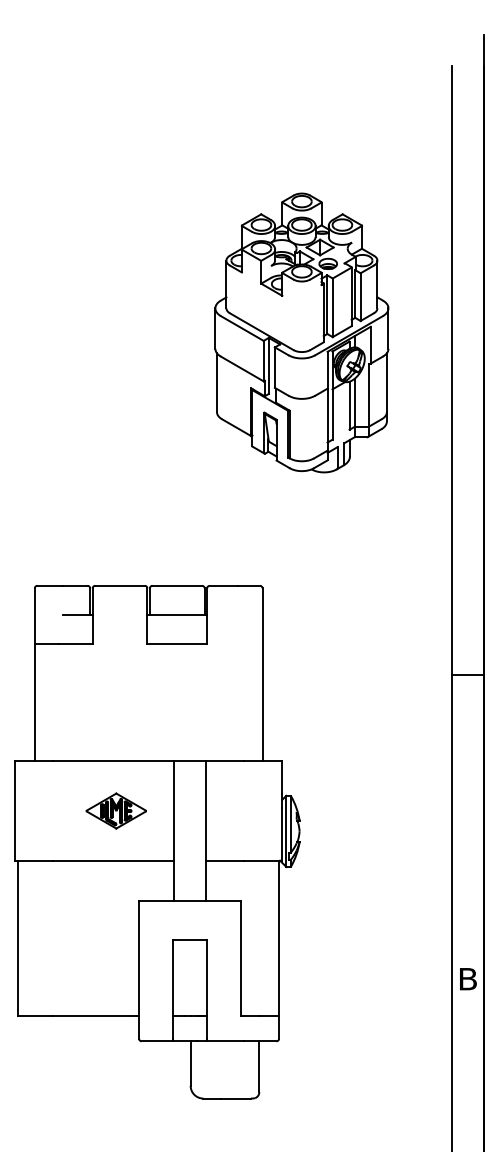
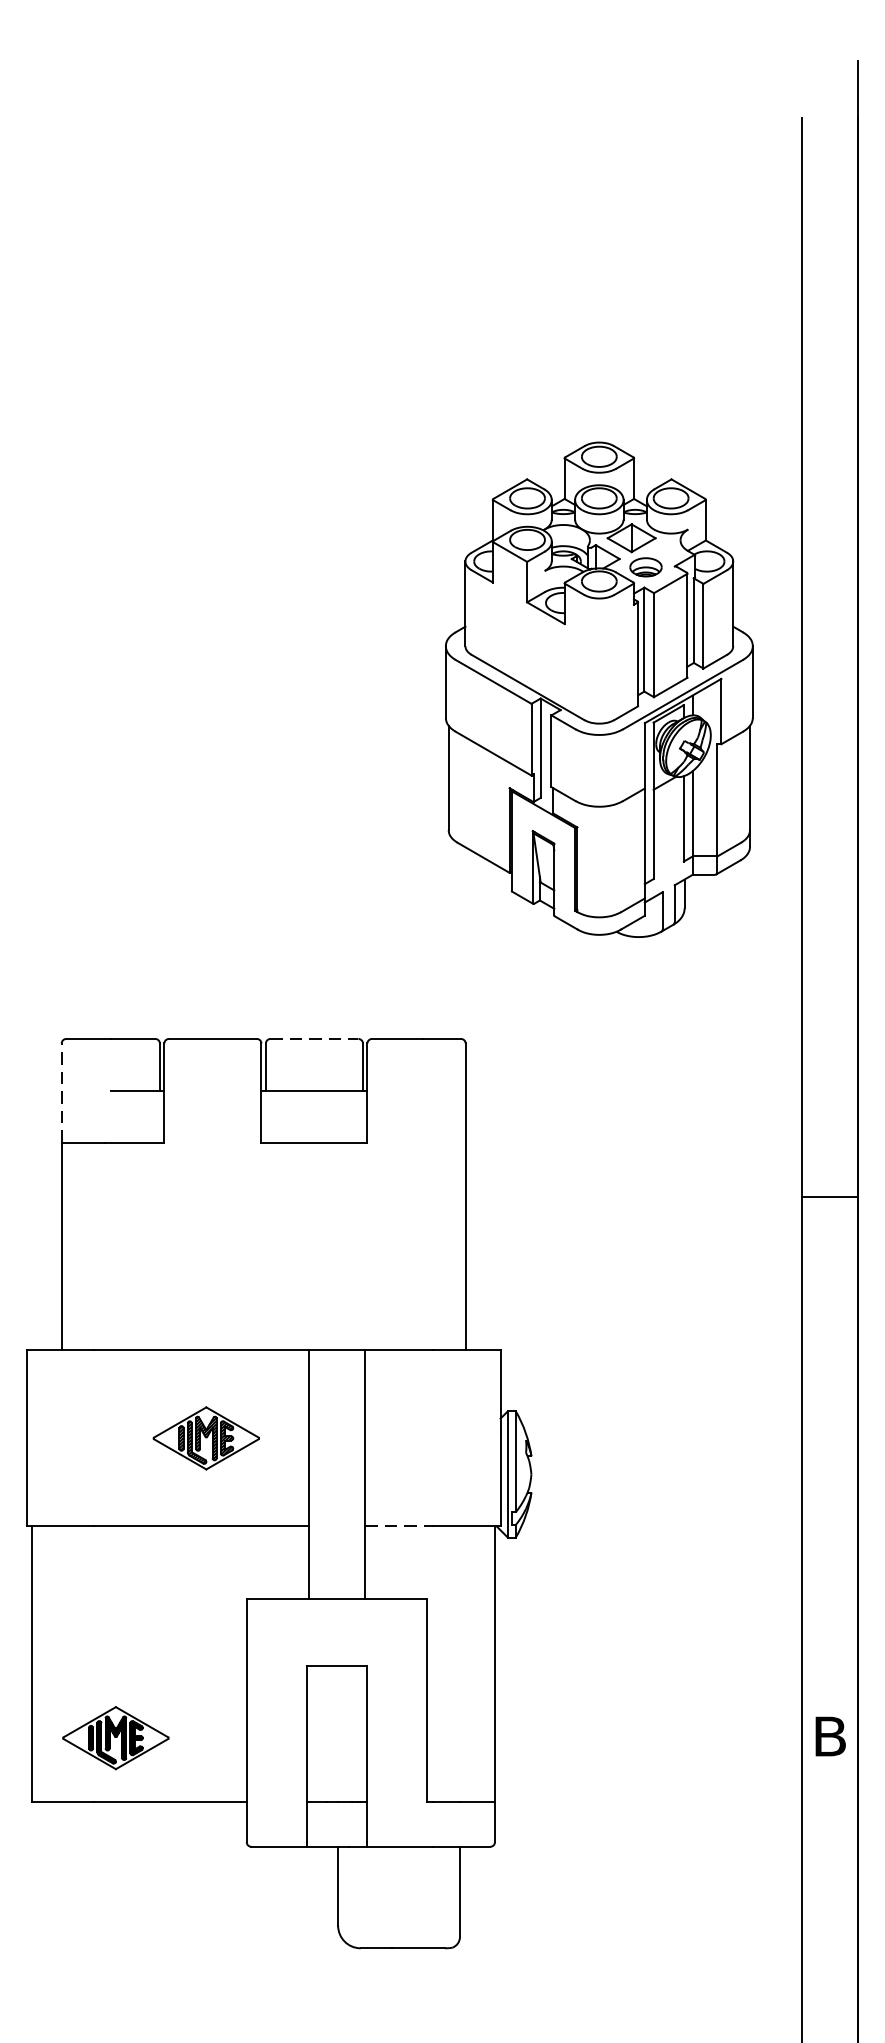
part: (301, 332) -> (598, 688), moved
line: (177, 585) -> (314, 1038), solid -> dashed
line: (34, 616) -> (61, 1093), solid -> dashed
line: (225, 860) -> (399, 1526), solid -> dashed
part: (64, 979) -> (114, 1737), added

